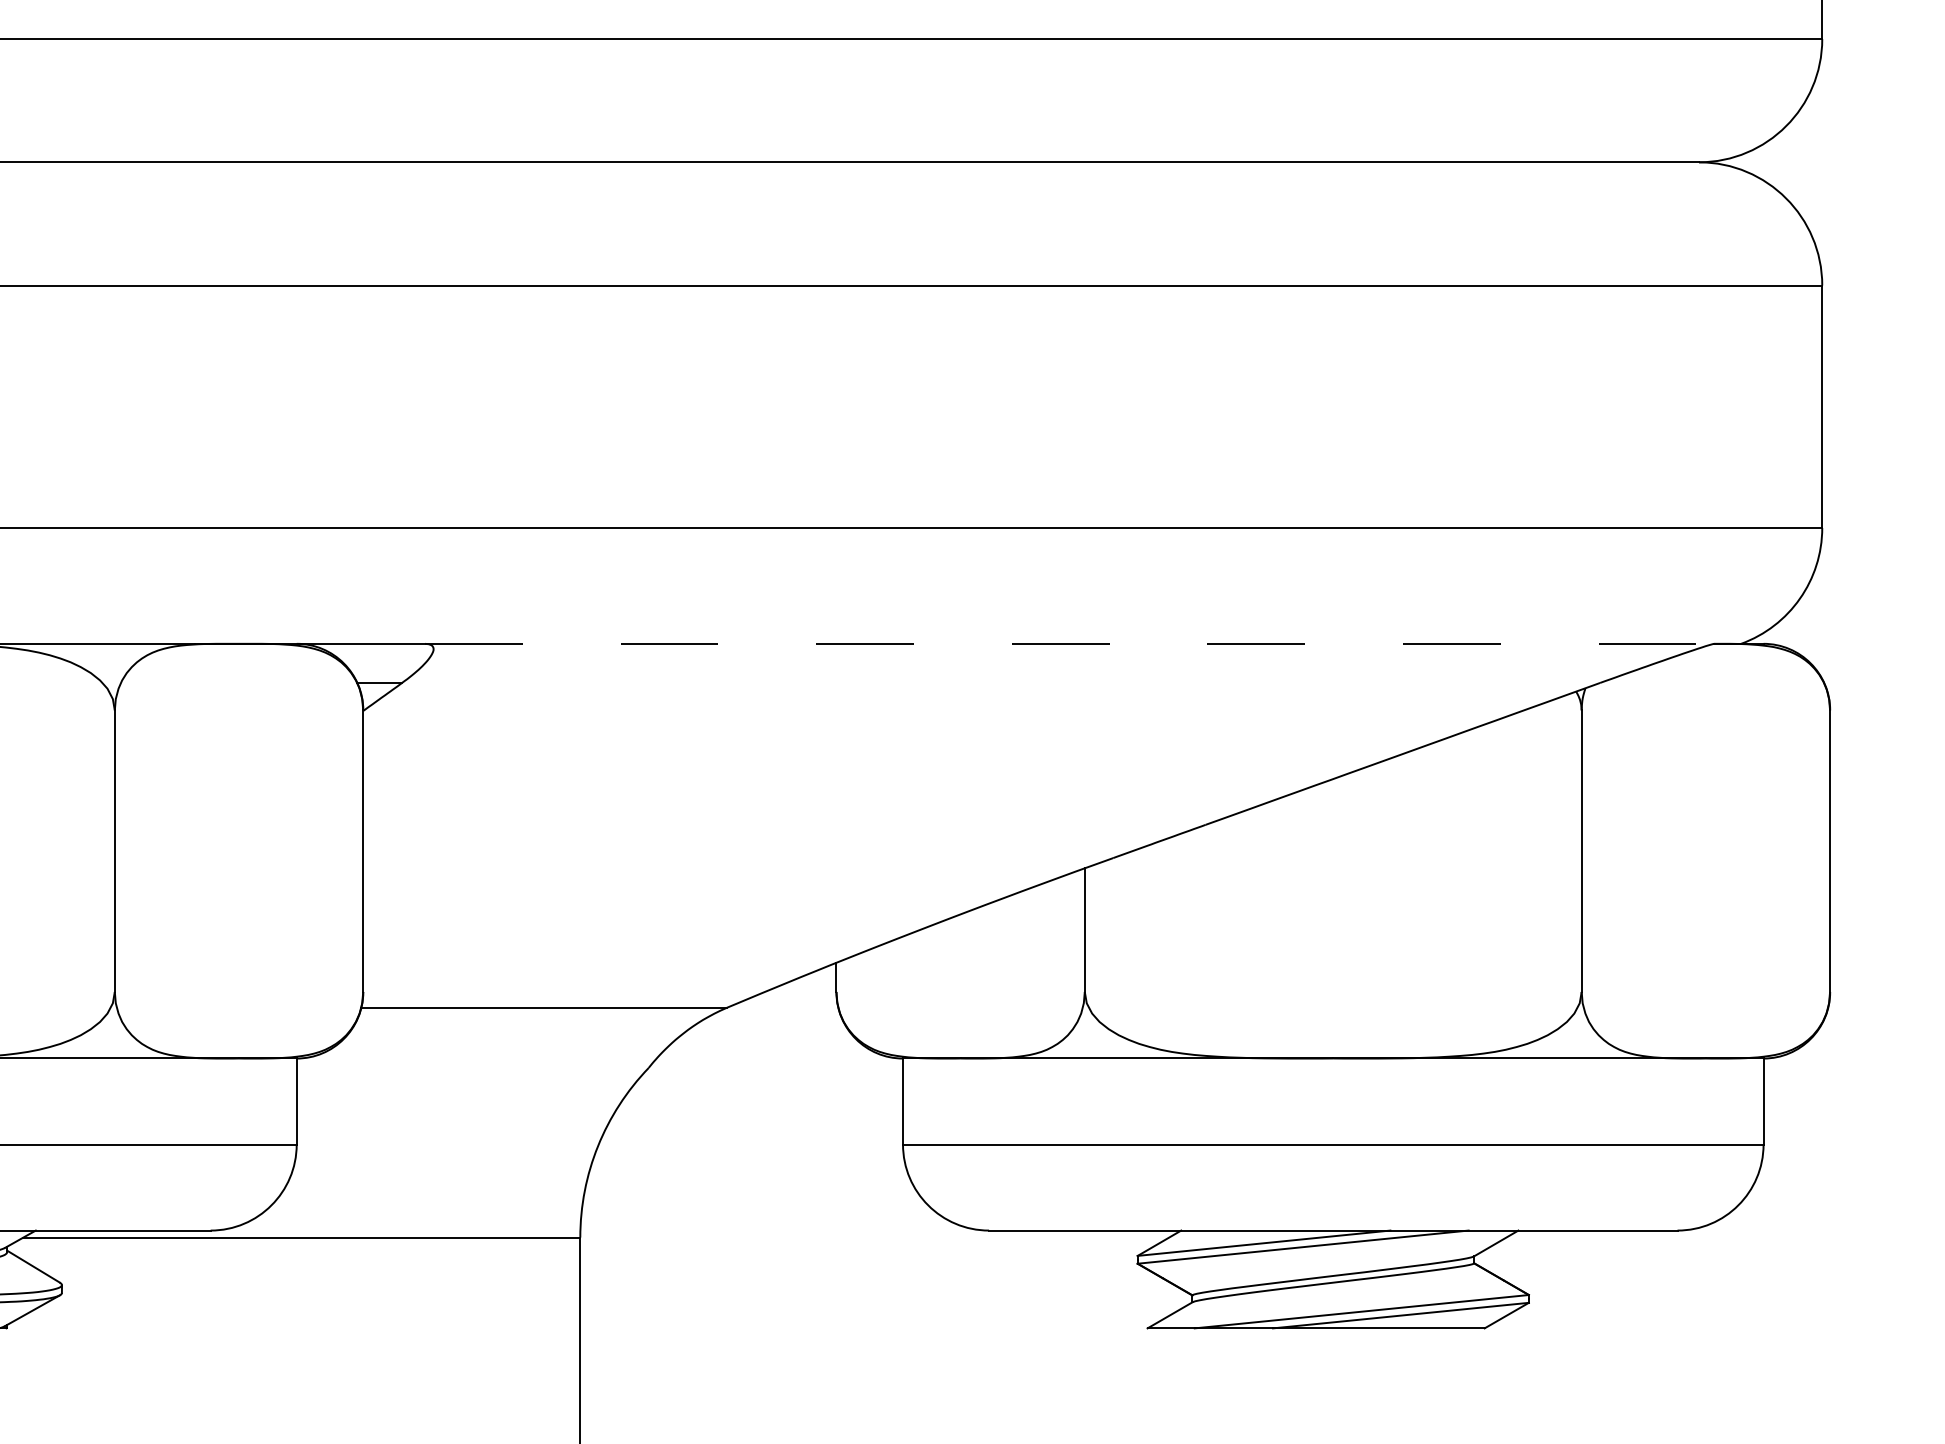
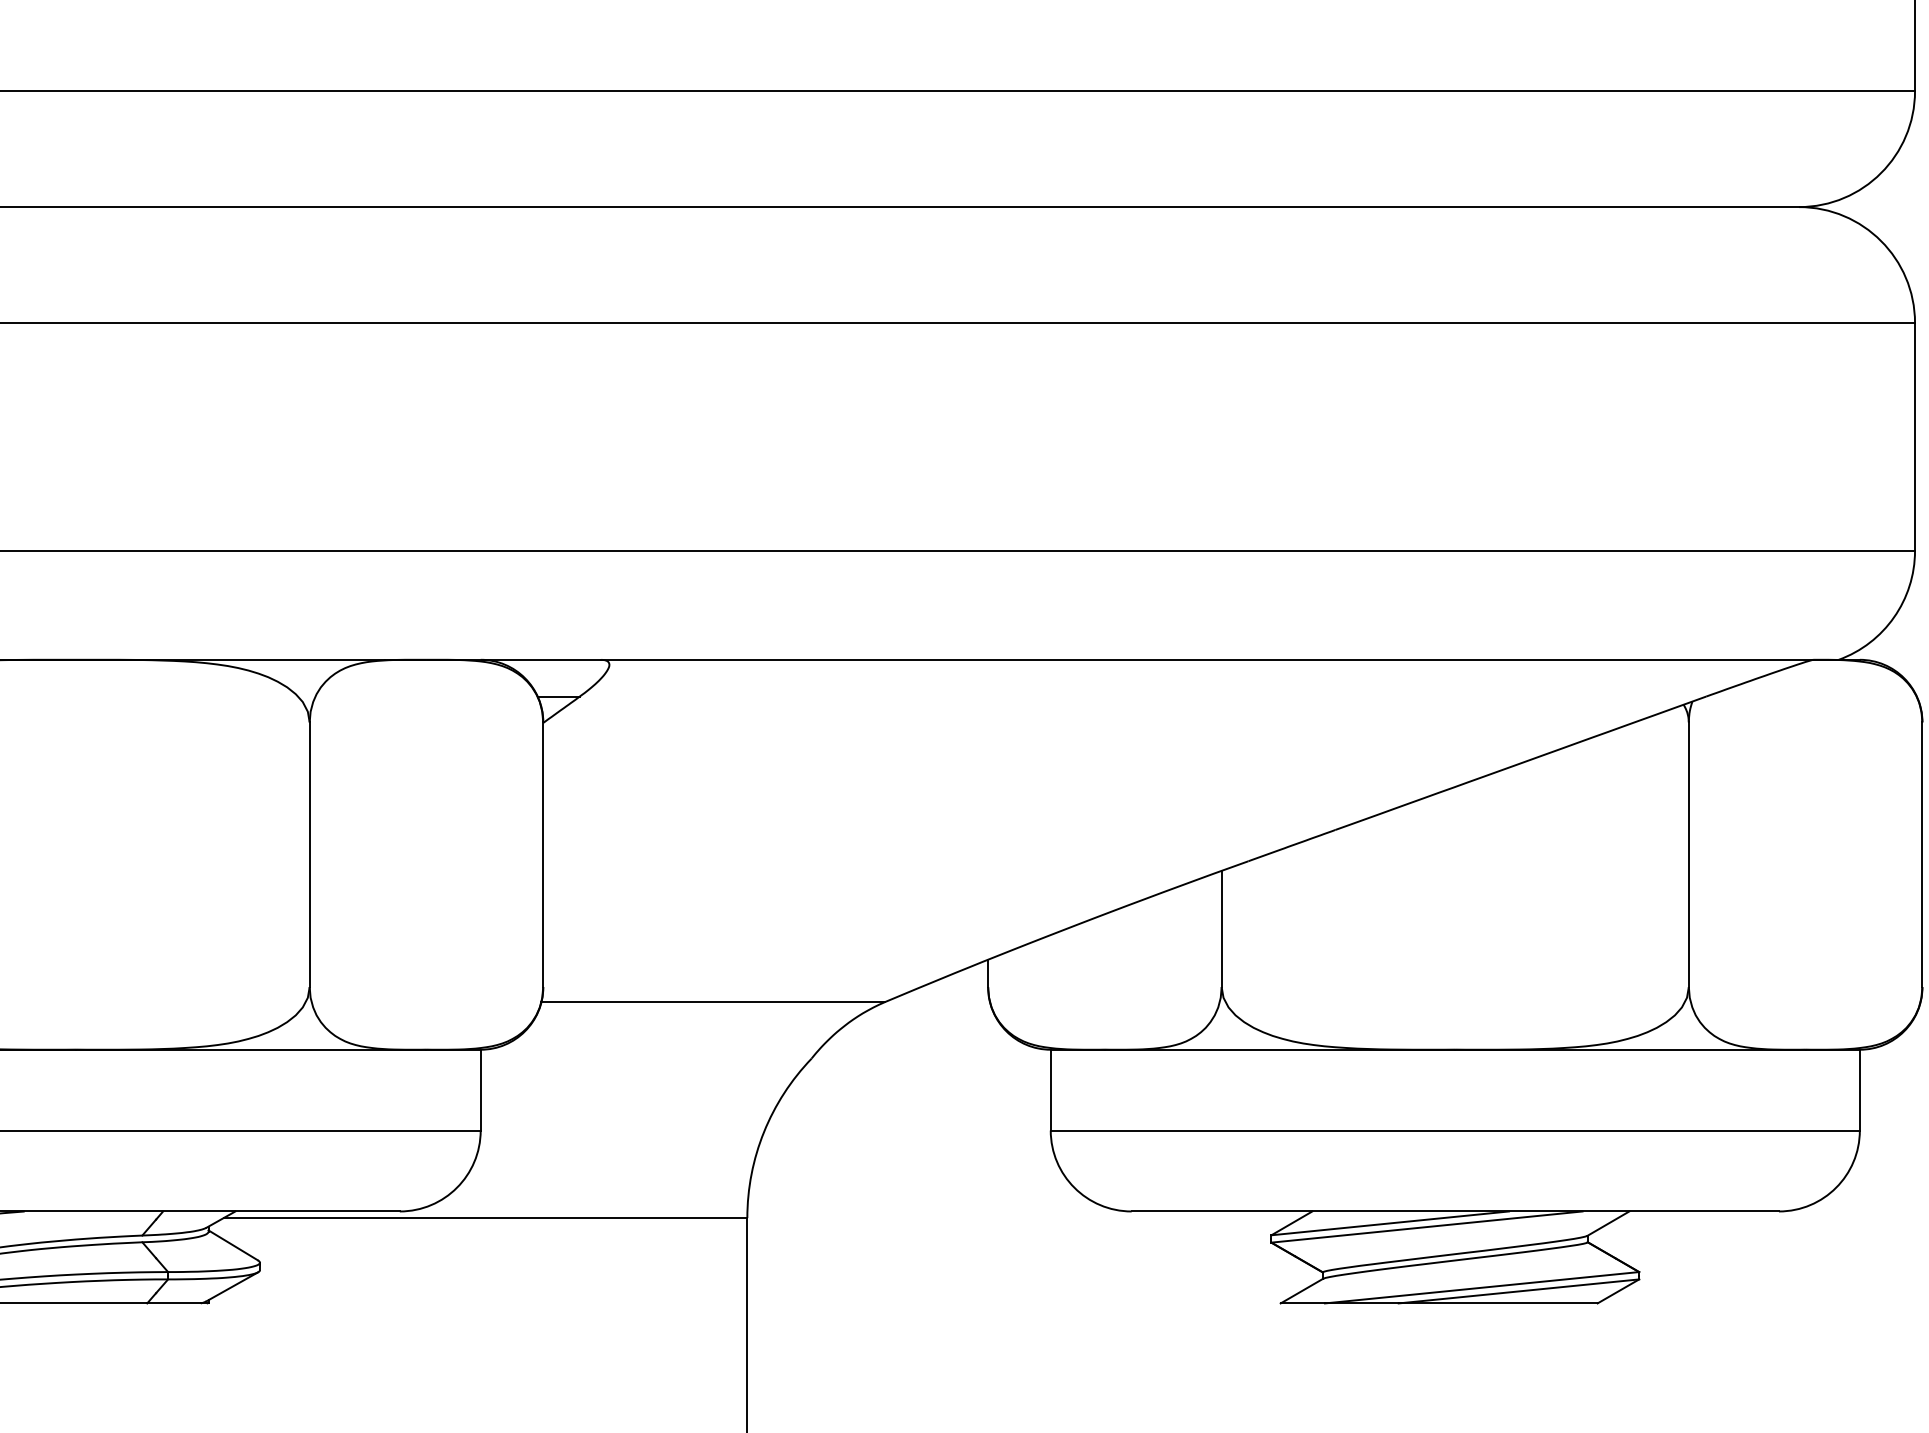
line: (1069, 643) -> (1207, 659), dashed -> solid

